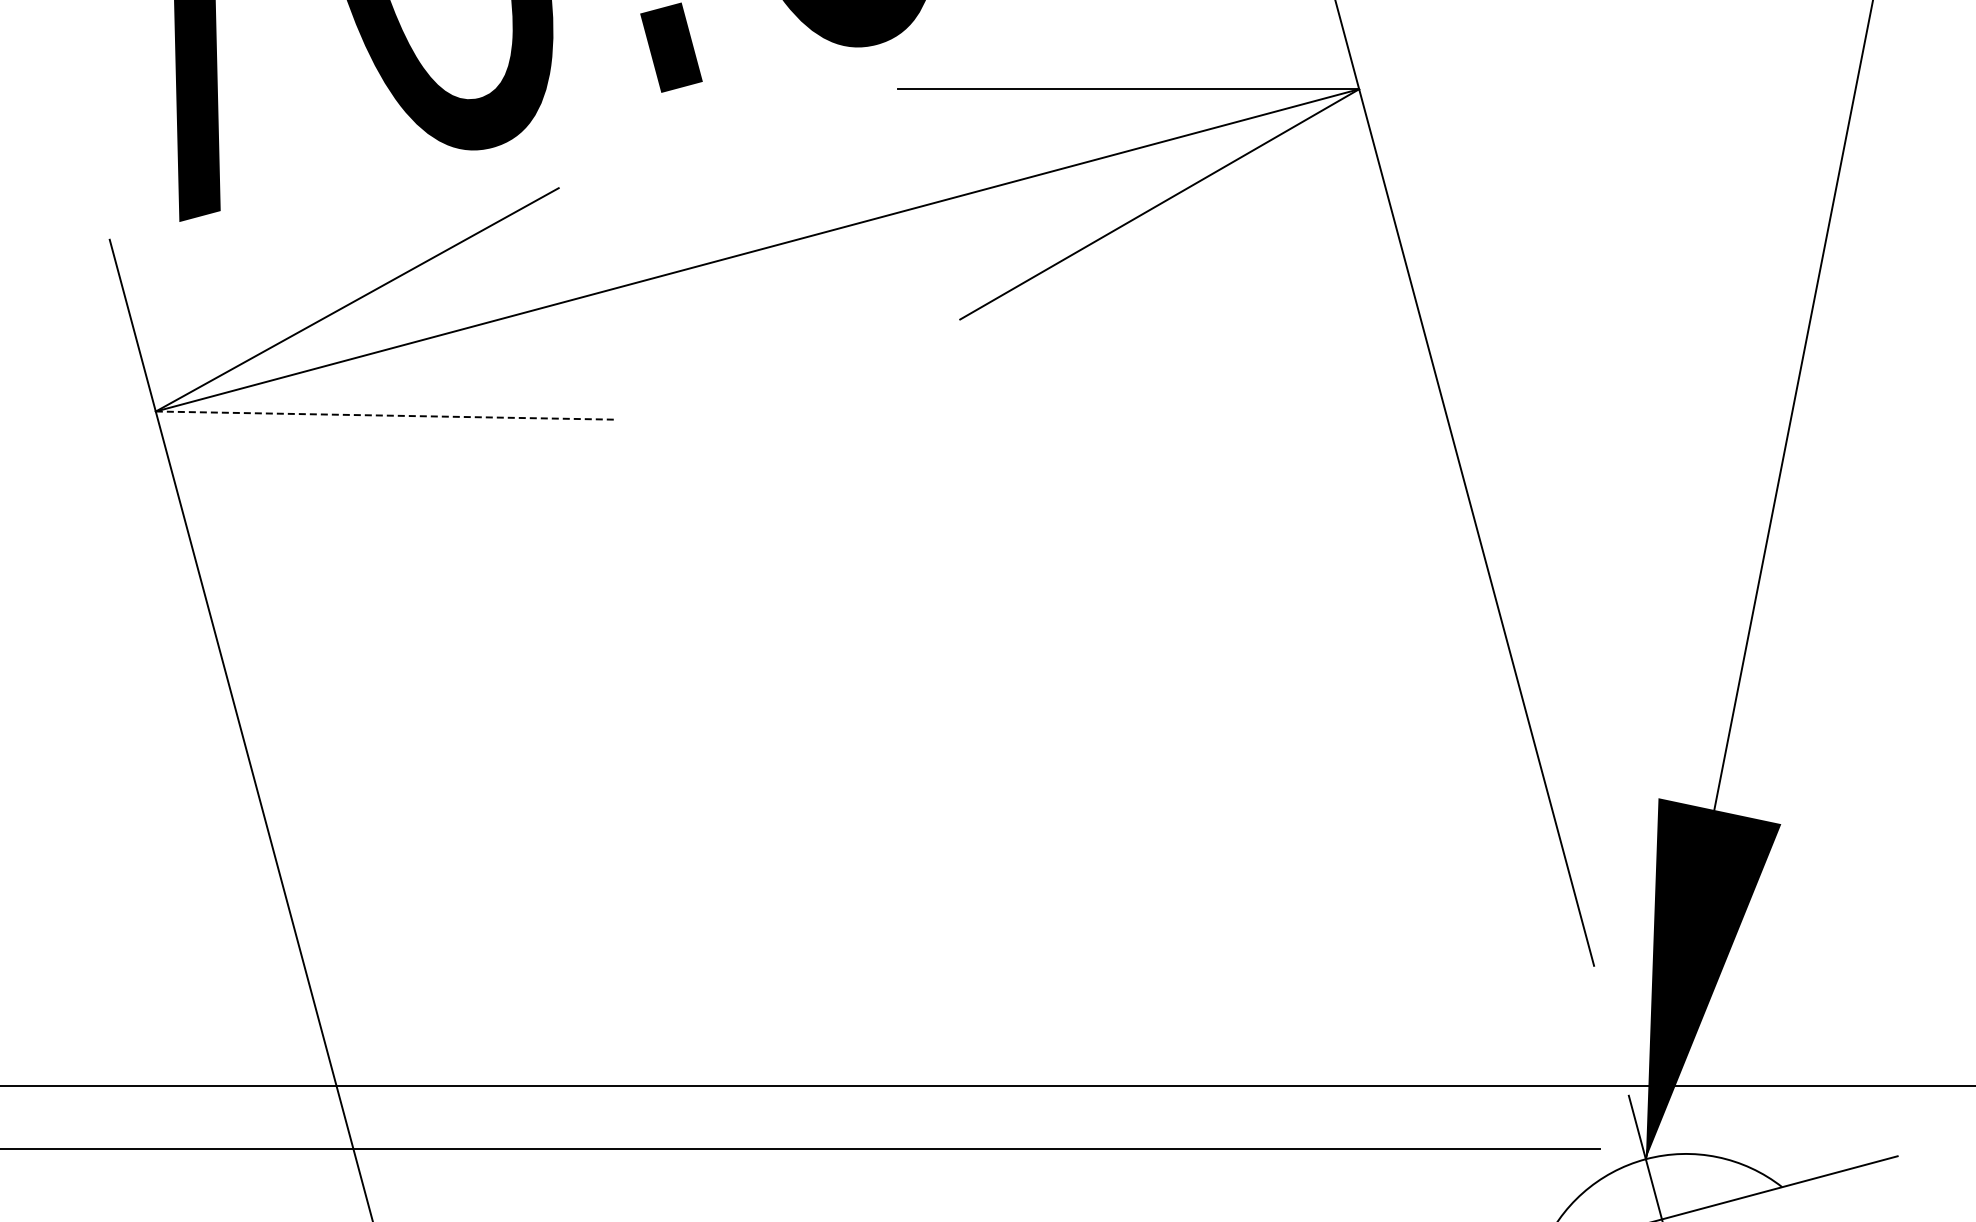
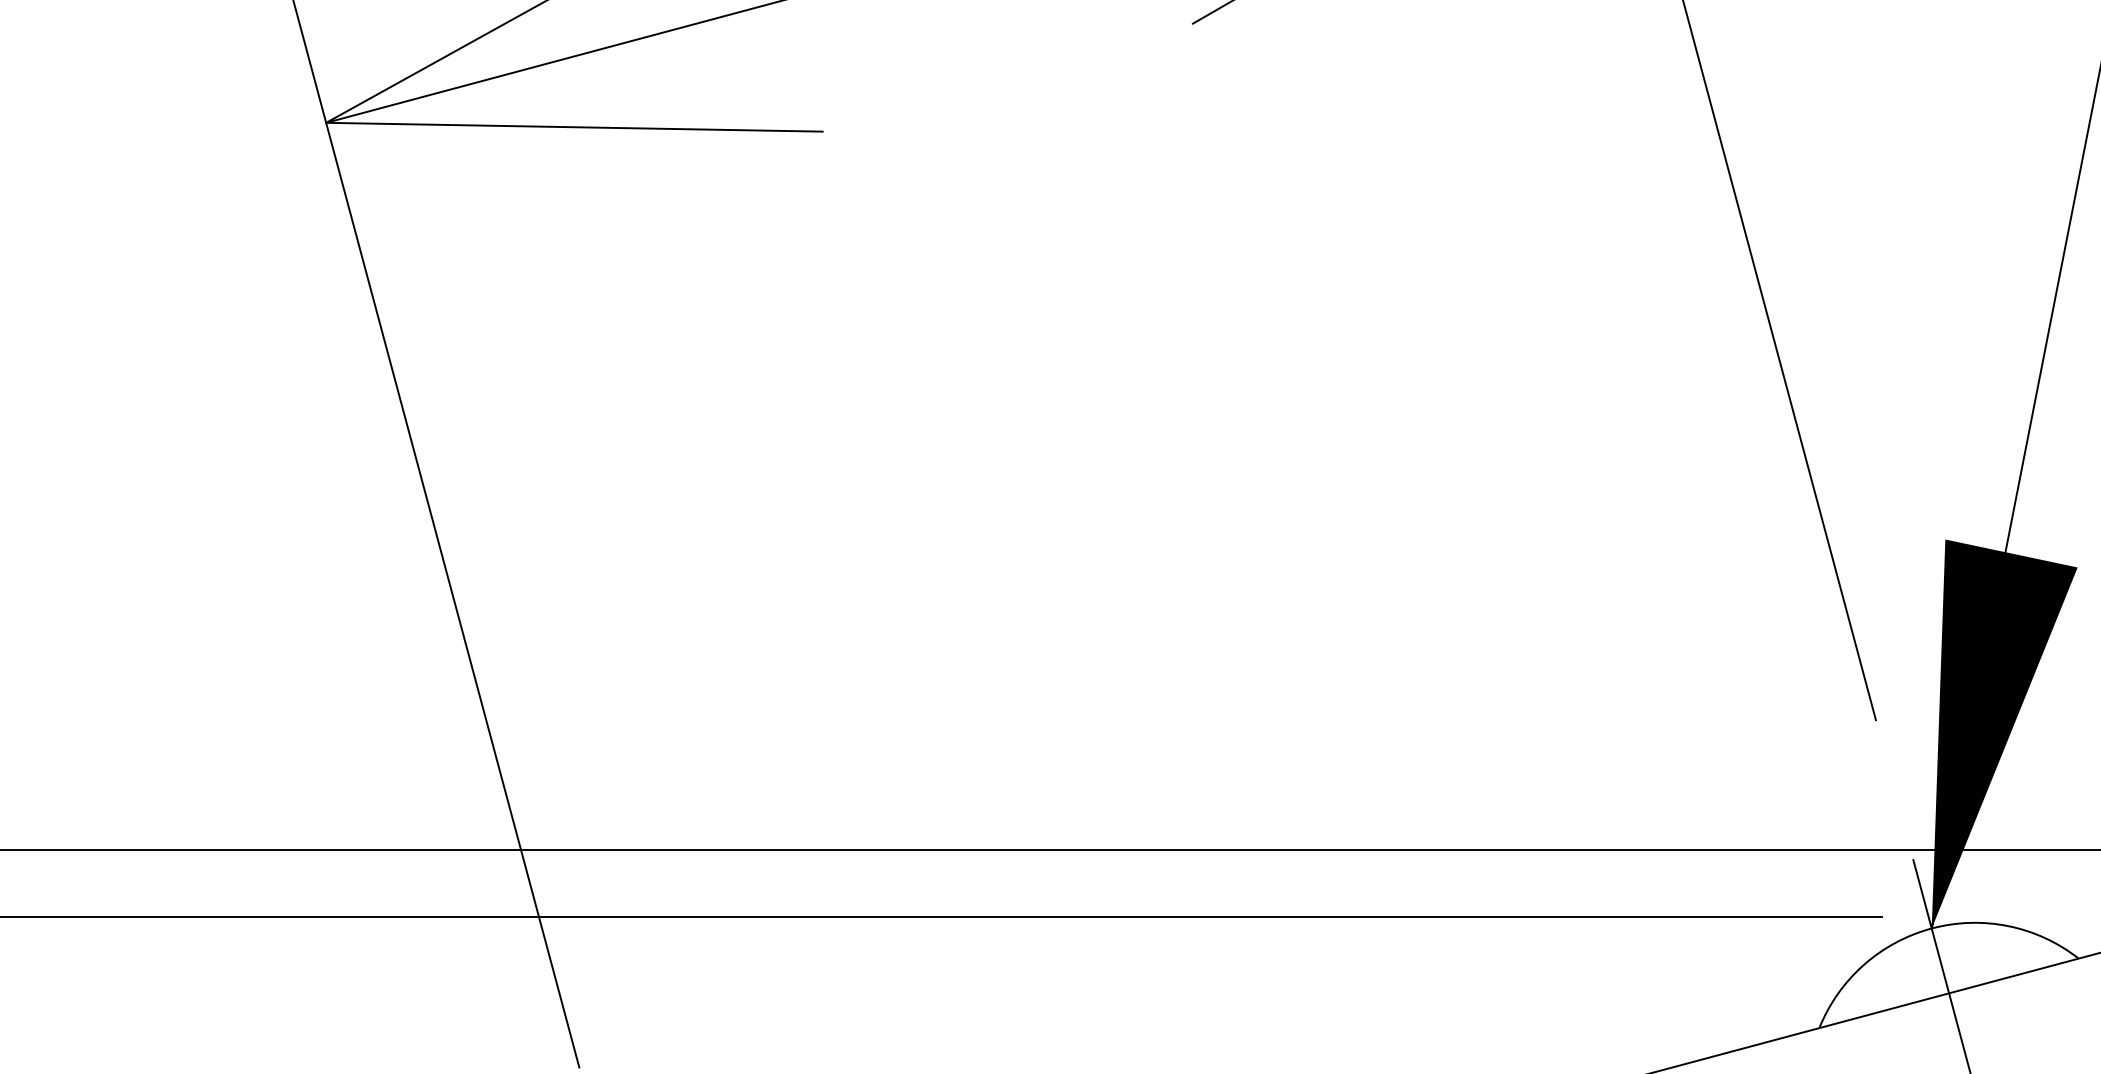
line: (386, 415) -> (574, 127), dashed -> solid

